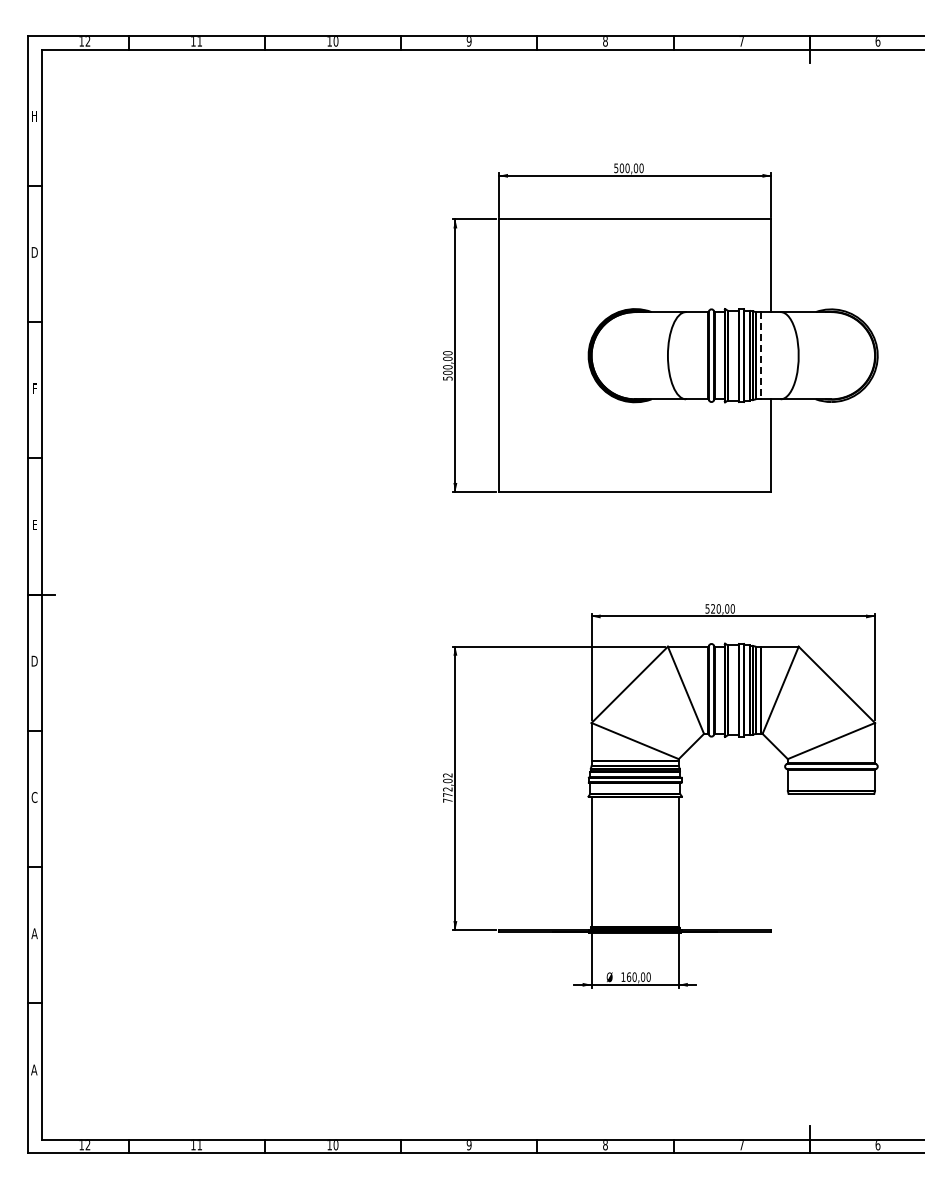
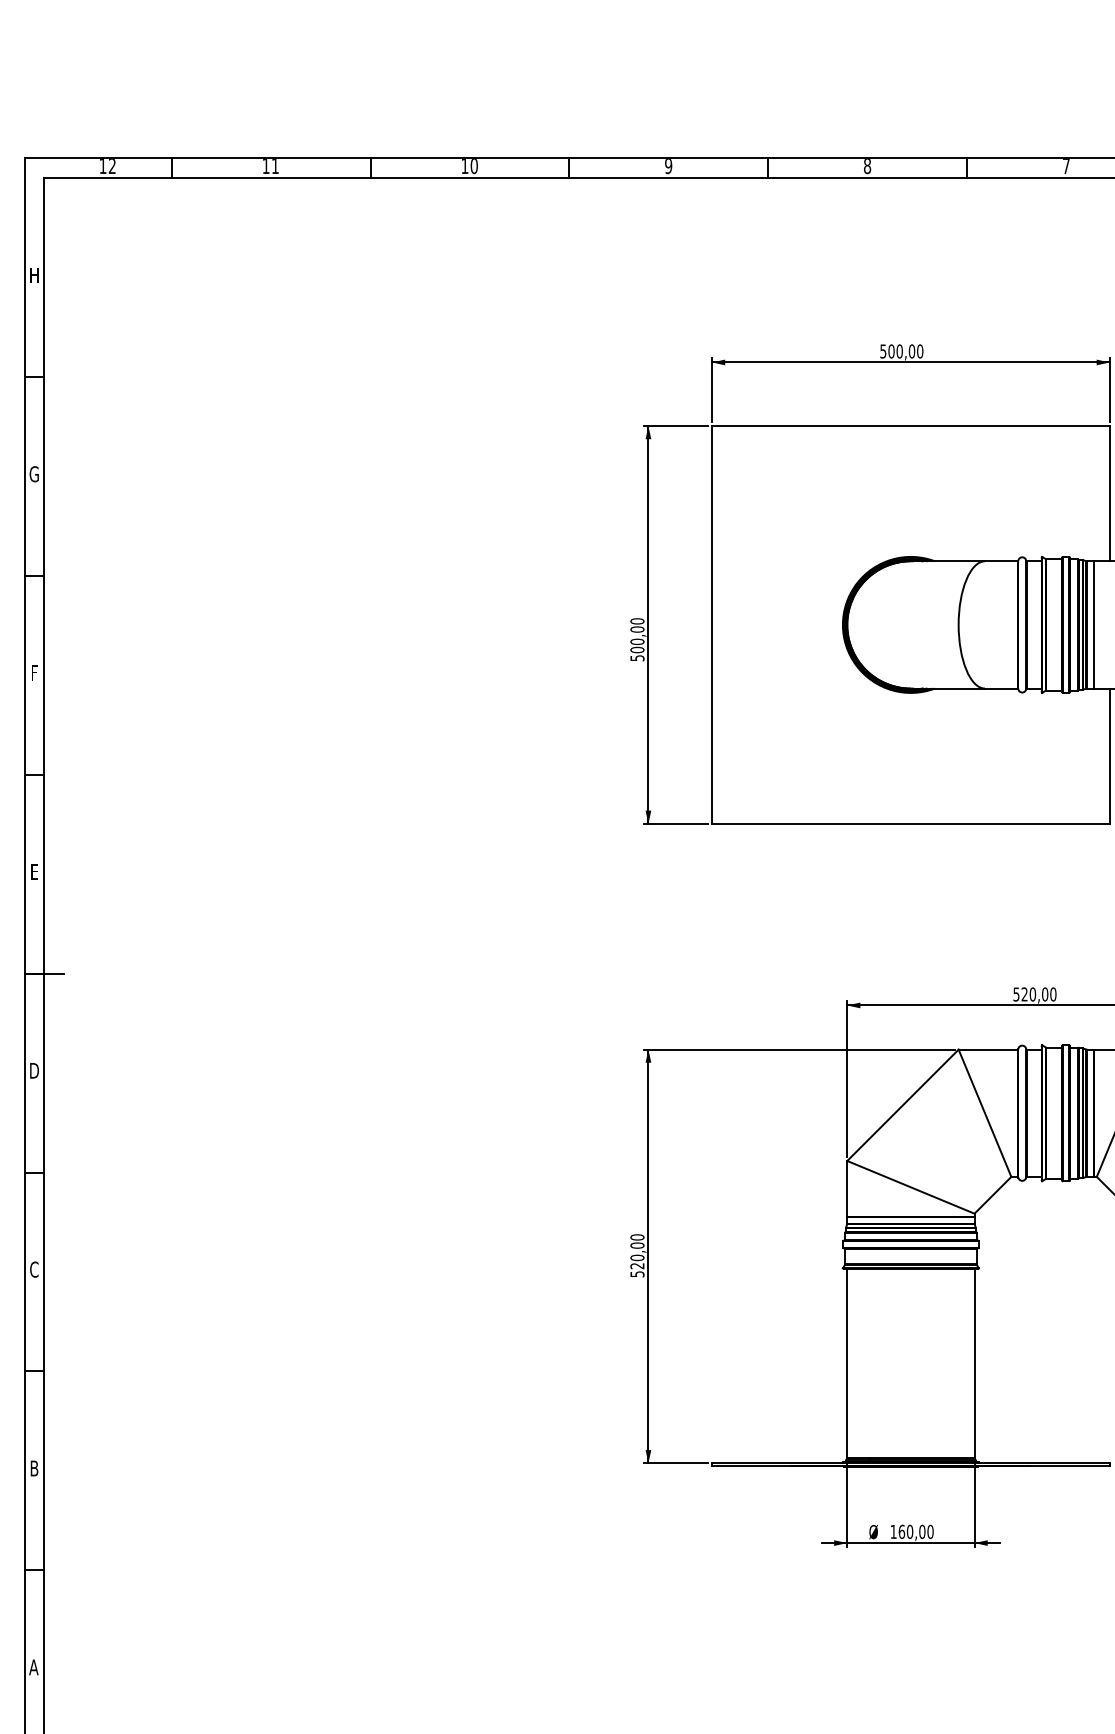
text: (34, 252) -> (34, 474), D -> G
line: (760, 355) -> (1093, 624), dashed -> solid
text: (447, 787) -> (636, 1255), 772,02 -> 520,00
text: (34, 933) -> (34, 1468), A -> B

